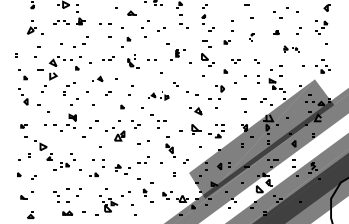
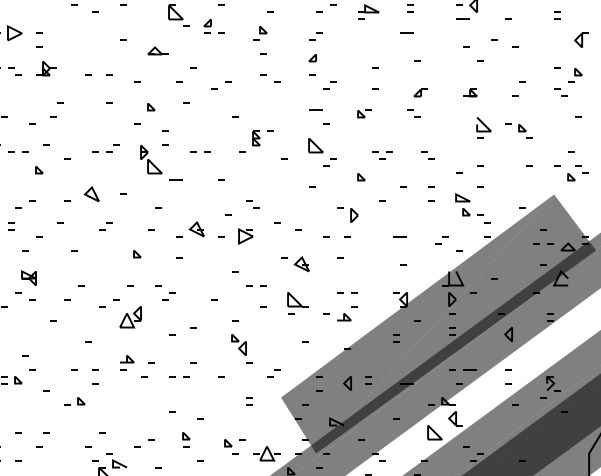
part: (251, 37) -> (416, 103), size x1.67
part: (291, 48) -> (503, 127), size x1.67
part: (133, 61) -> (160, 155), size x1.67
part: (97, 78) -> (82, 192), size x1.43
part: (158, 95) -> (214, 229), size x1.67
part: (158, 117) -> (249, 277), moved
part: (122, 169) -> (136, 366), moved

